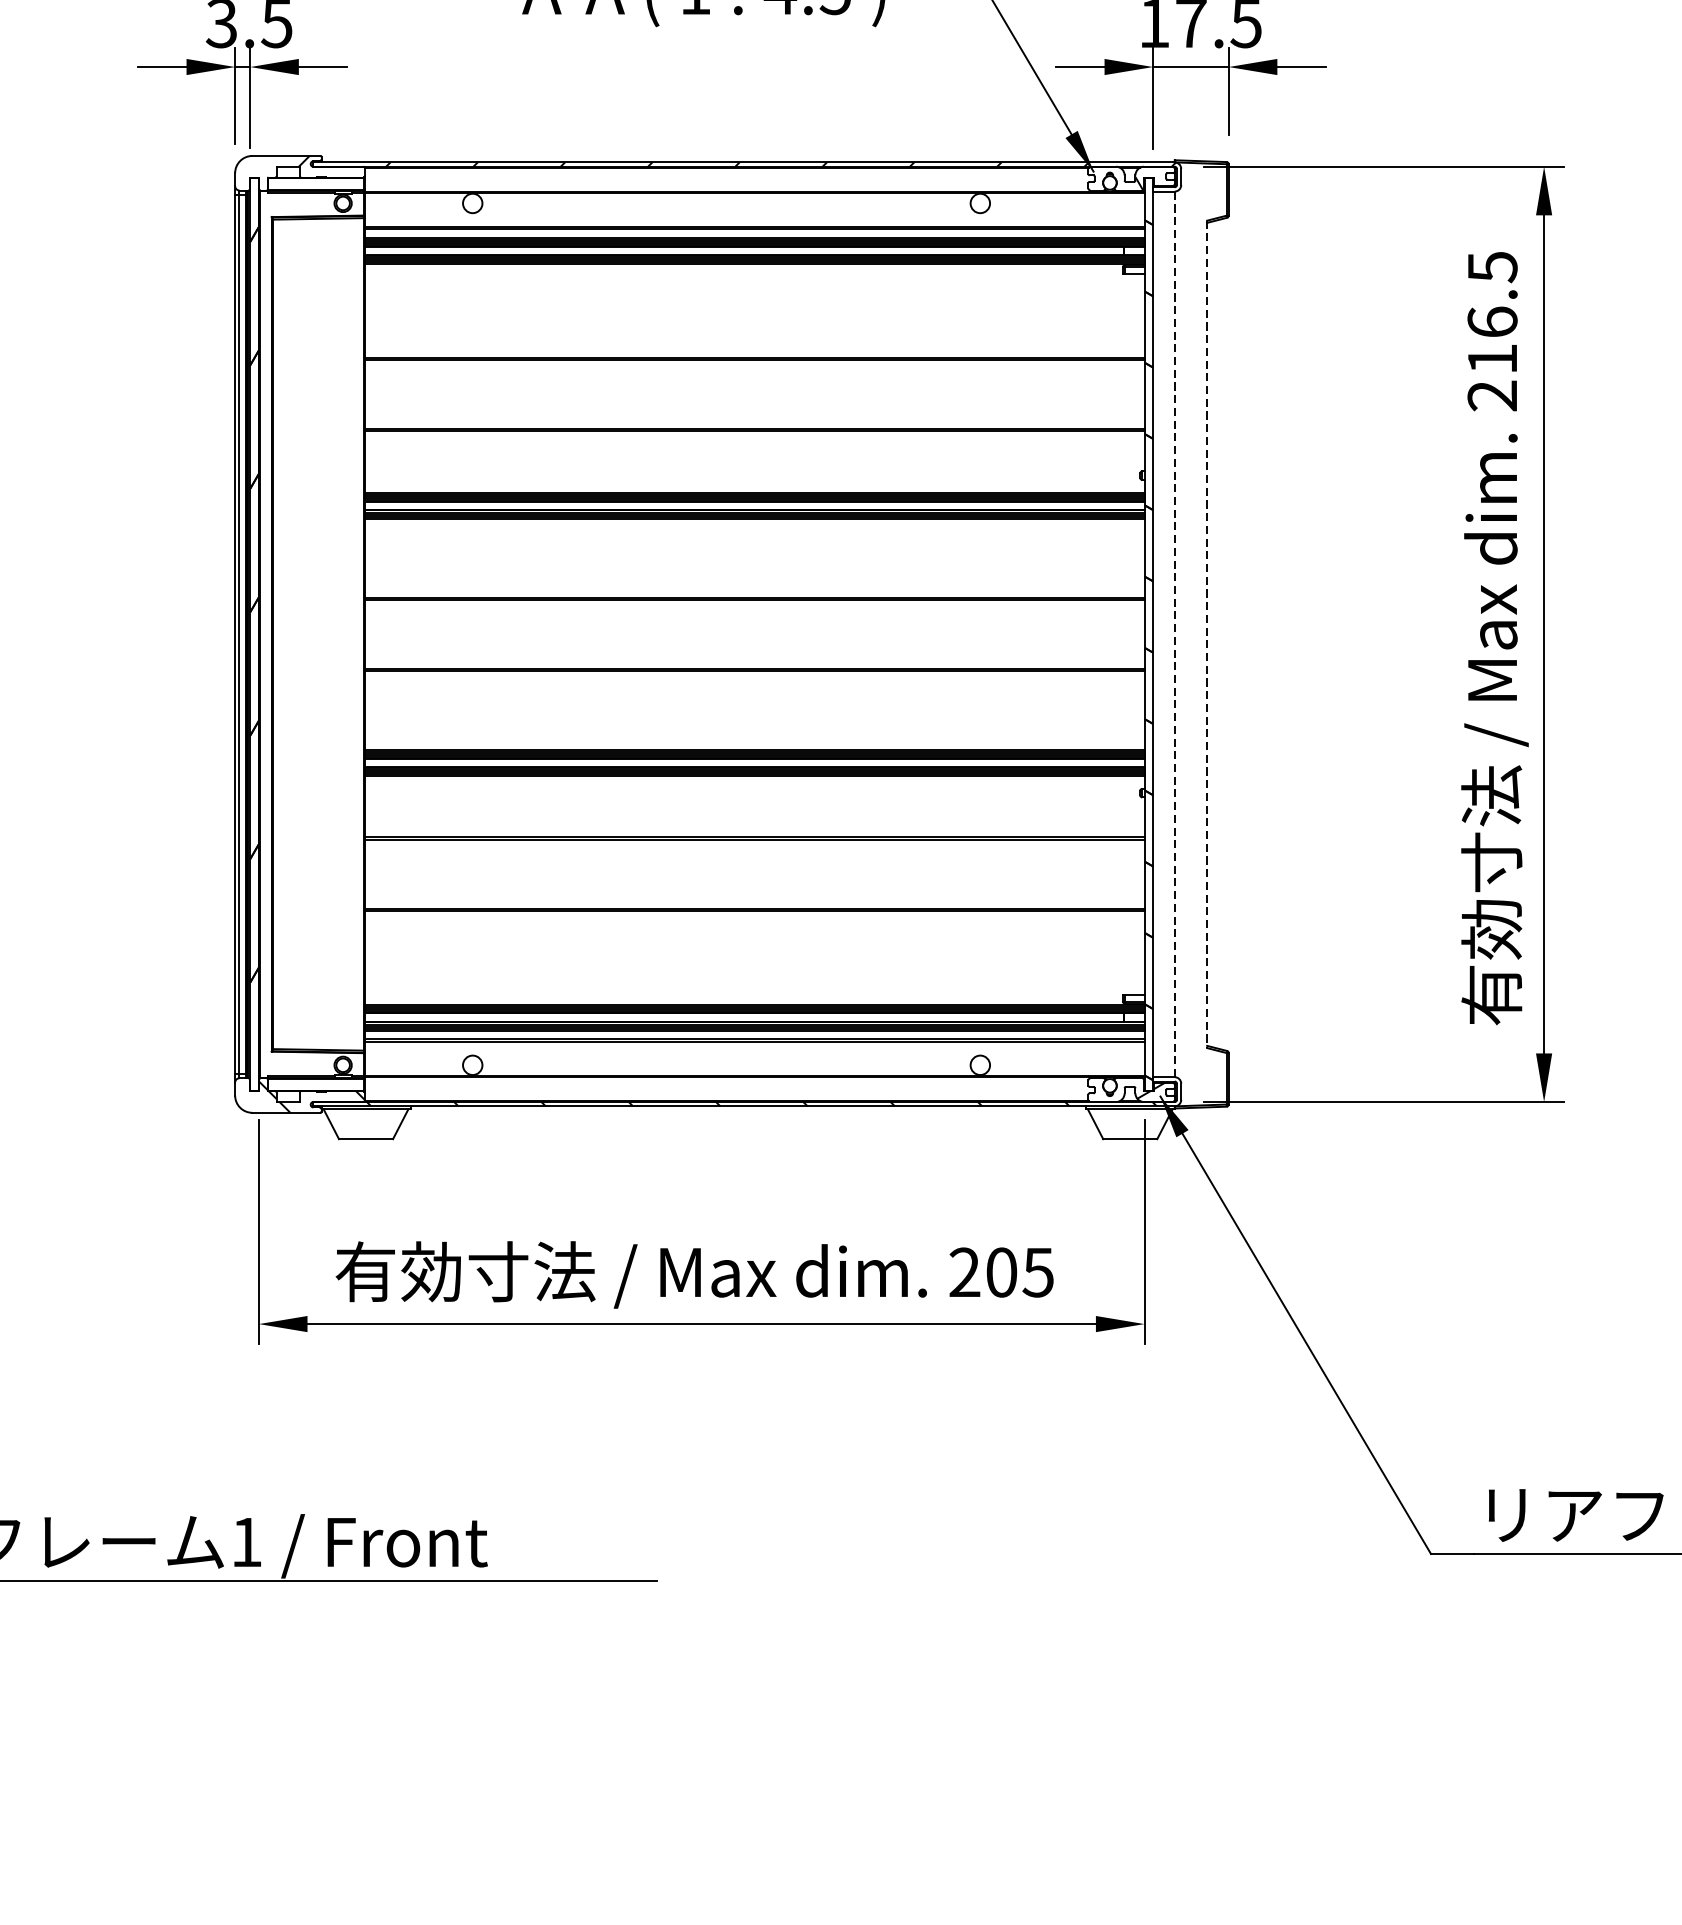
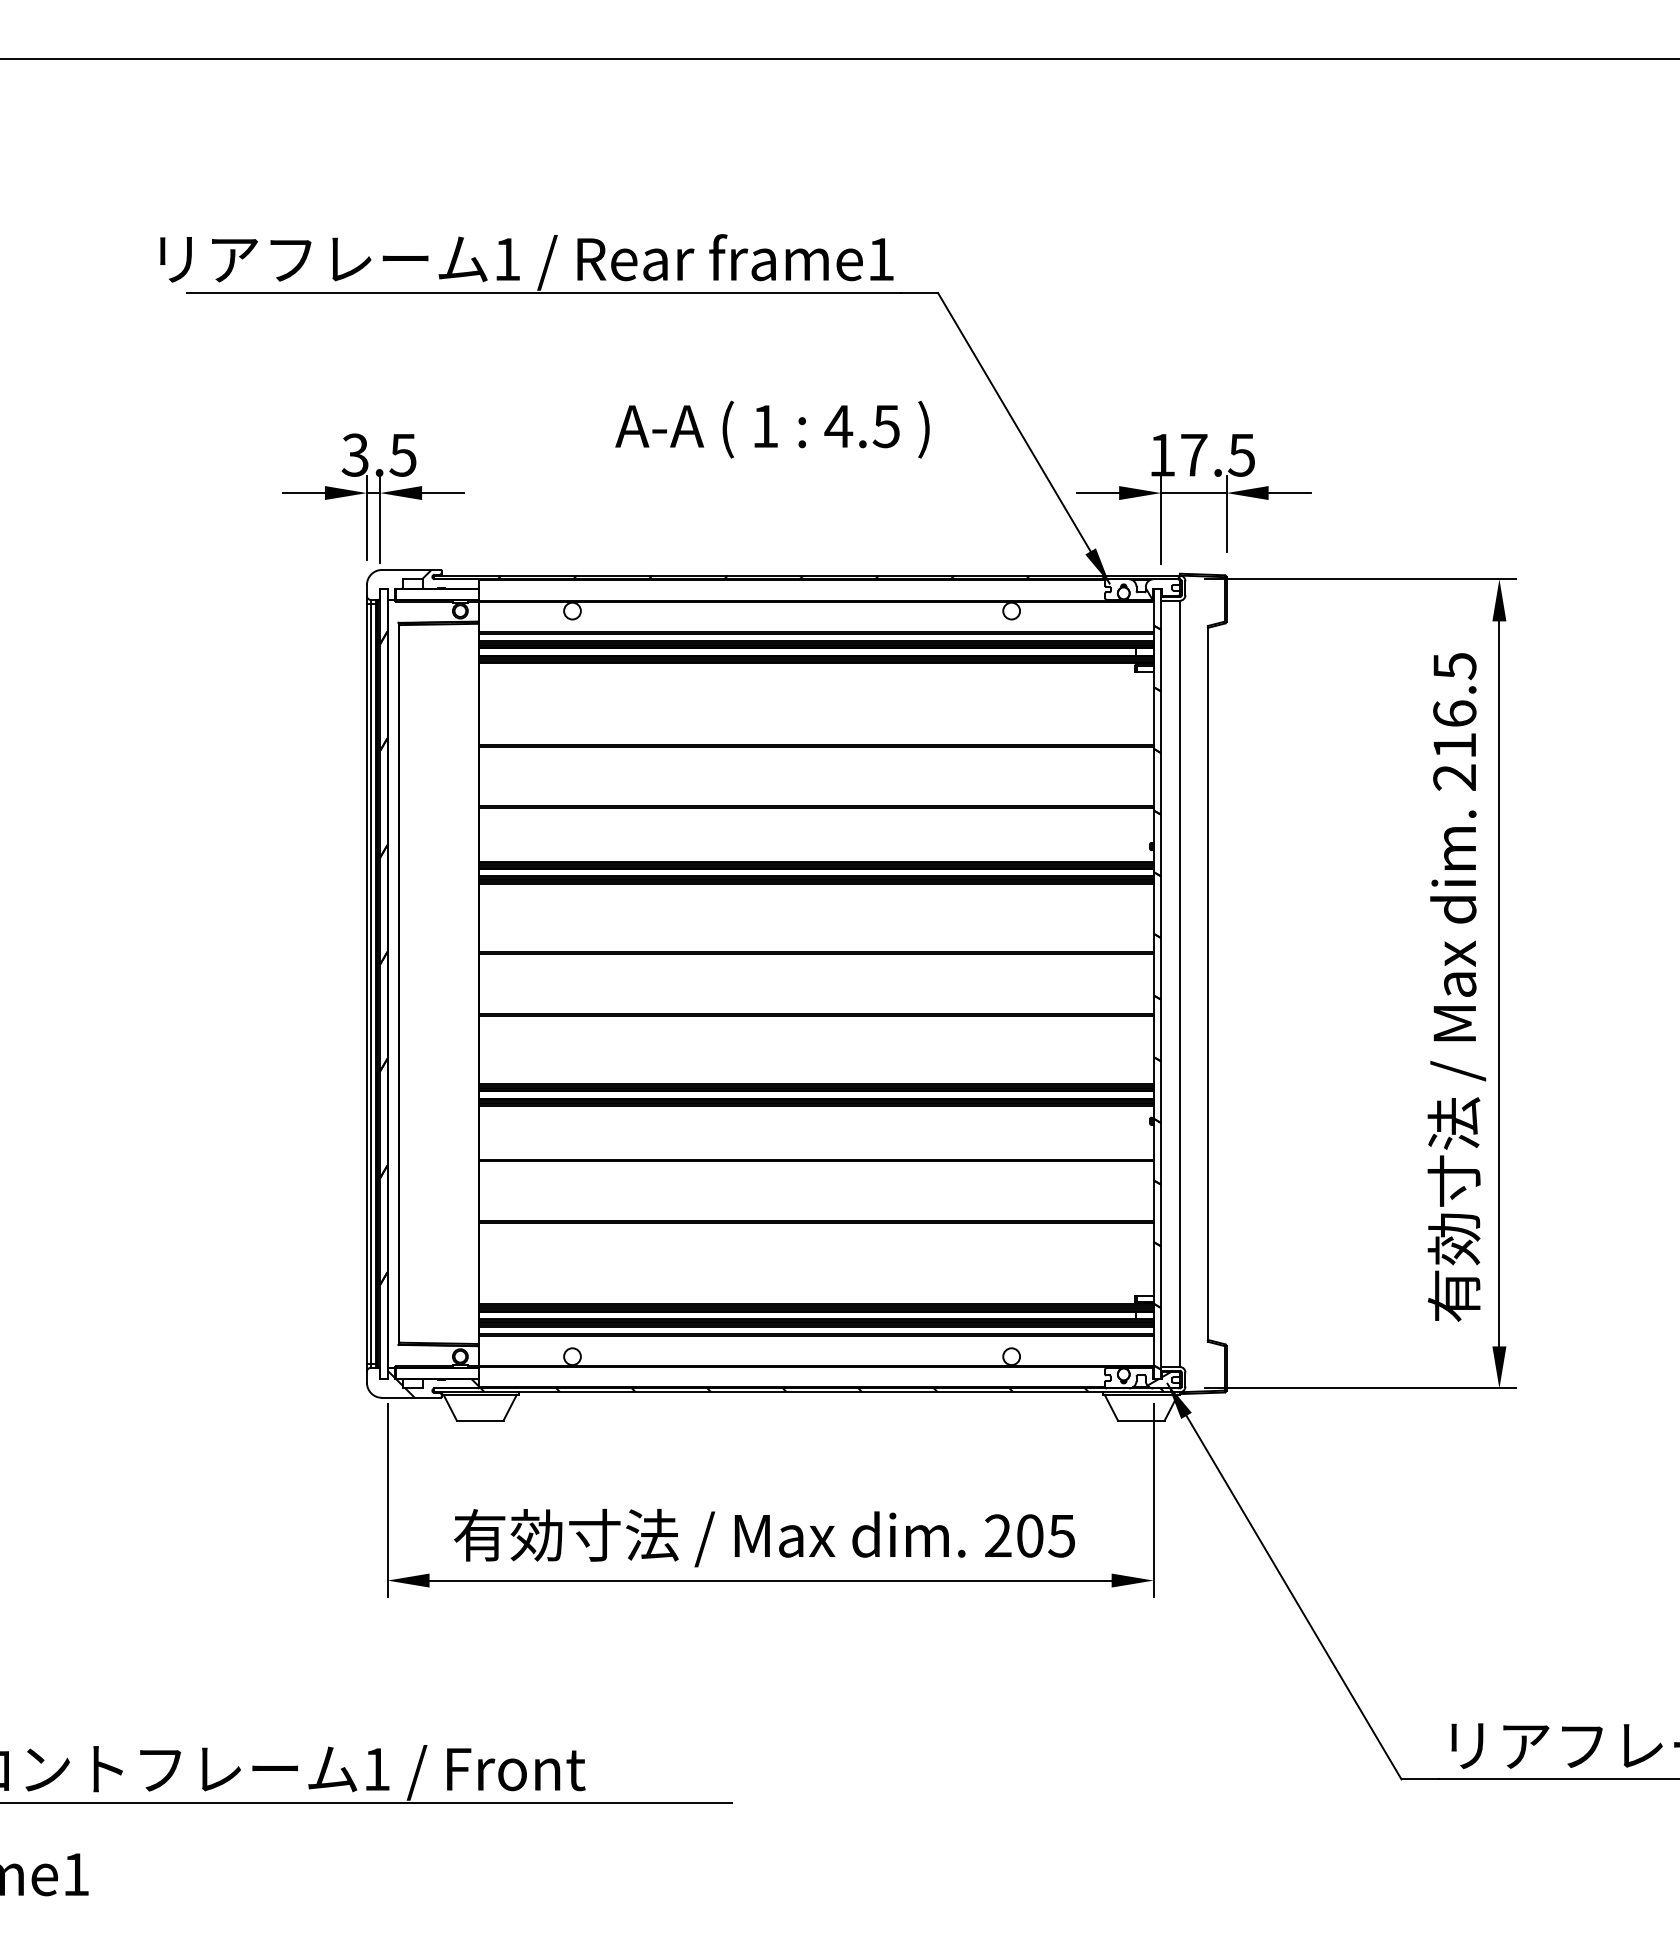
line: (1174, 633) -> (1179, 983), dashed -> solid
line: (1206, 633) -> (1207, 983), dashed -> solid

